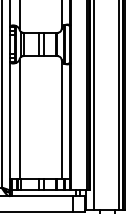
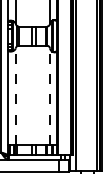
line: (19, 118) -> (15, 96), solid -> dashed
line: (61, 118) -> (49, 96), solid -> dashed

